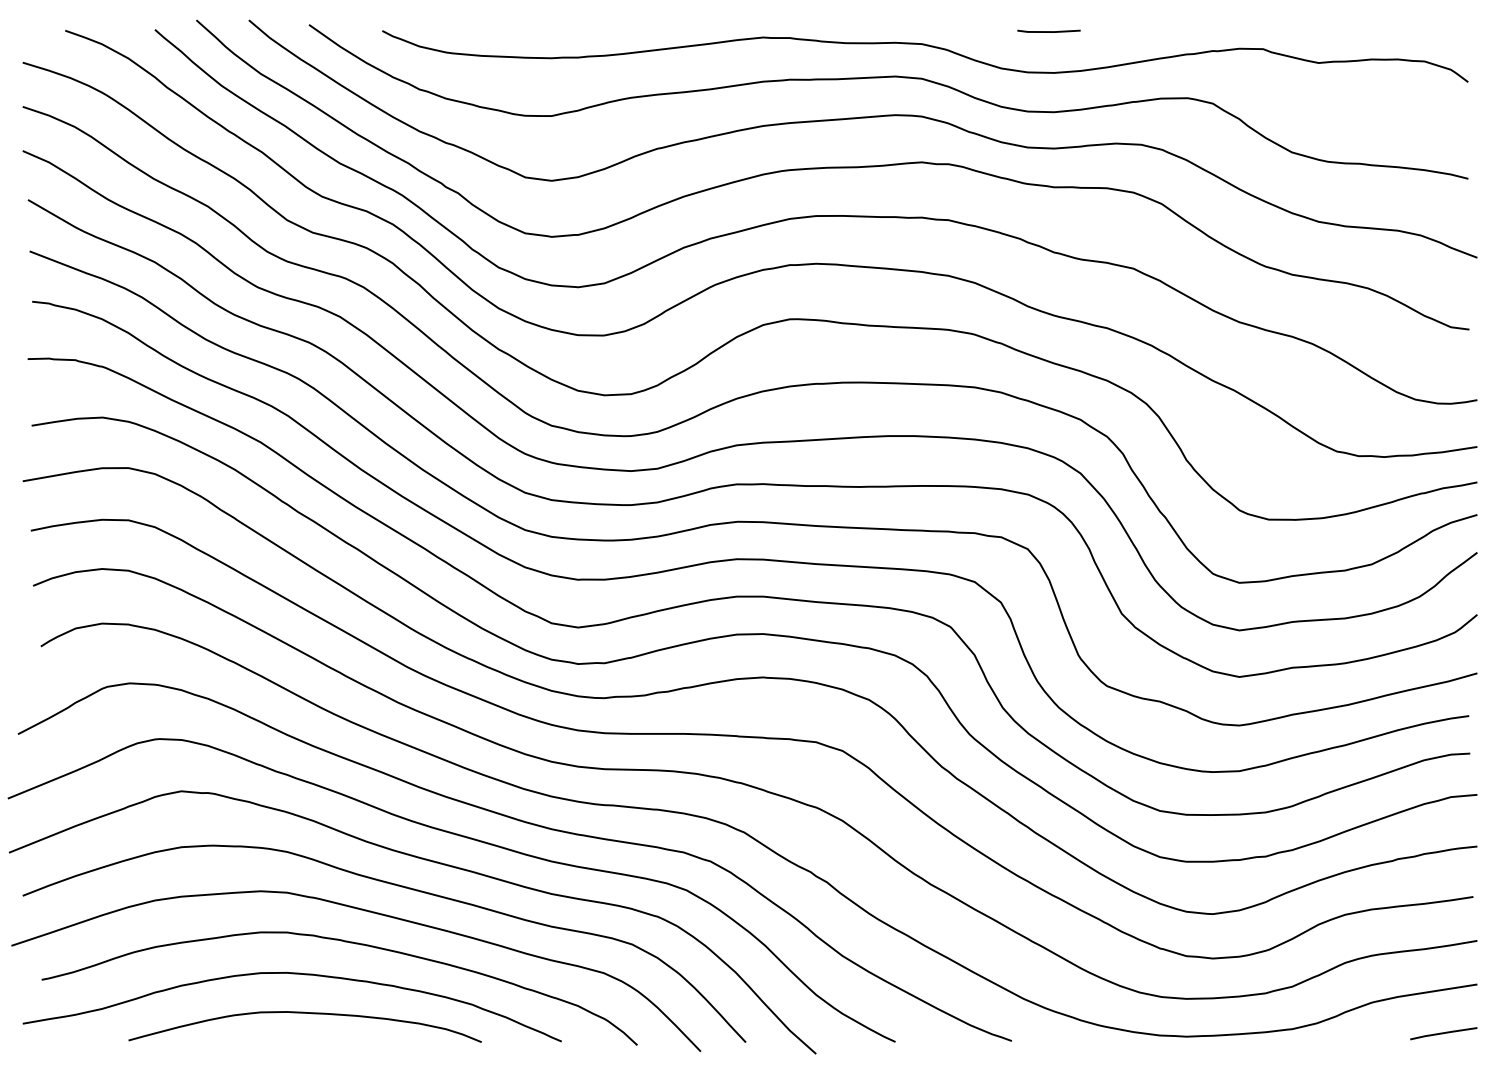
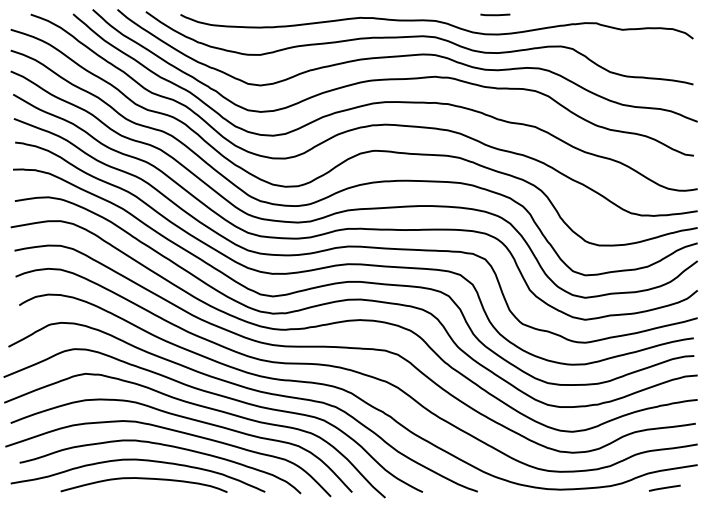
line: (1443, 1032) -> (664, 487), moved

